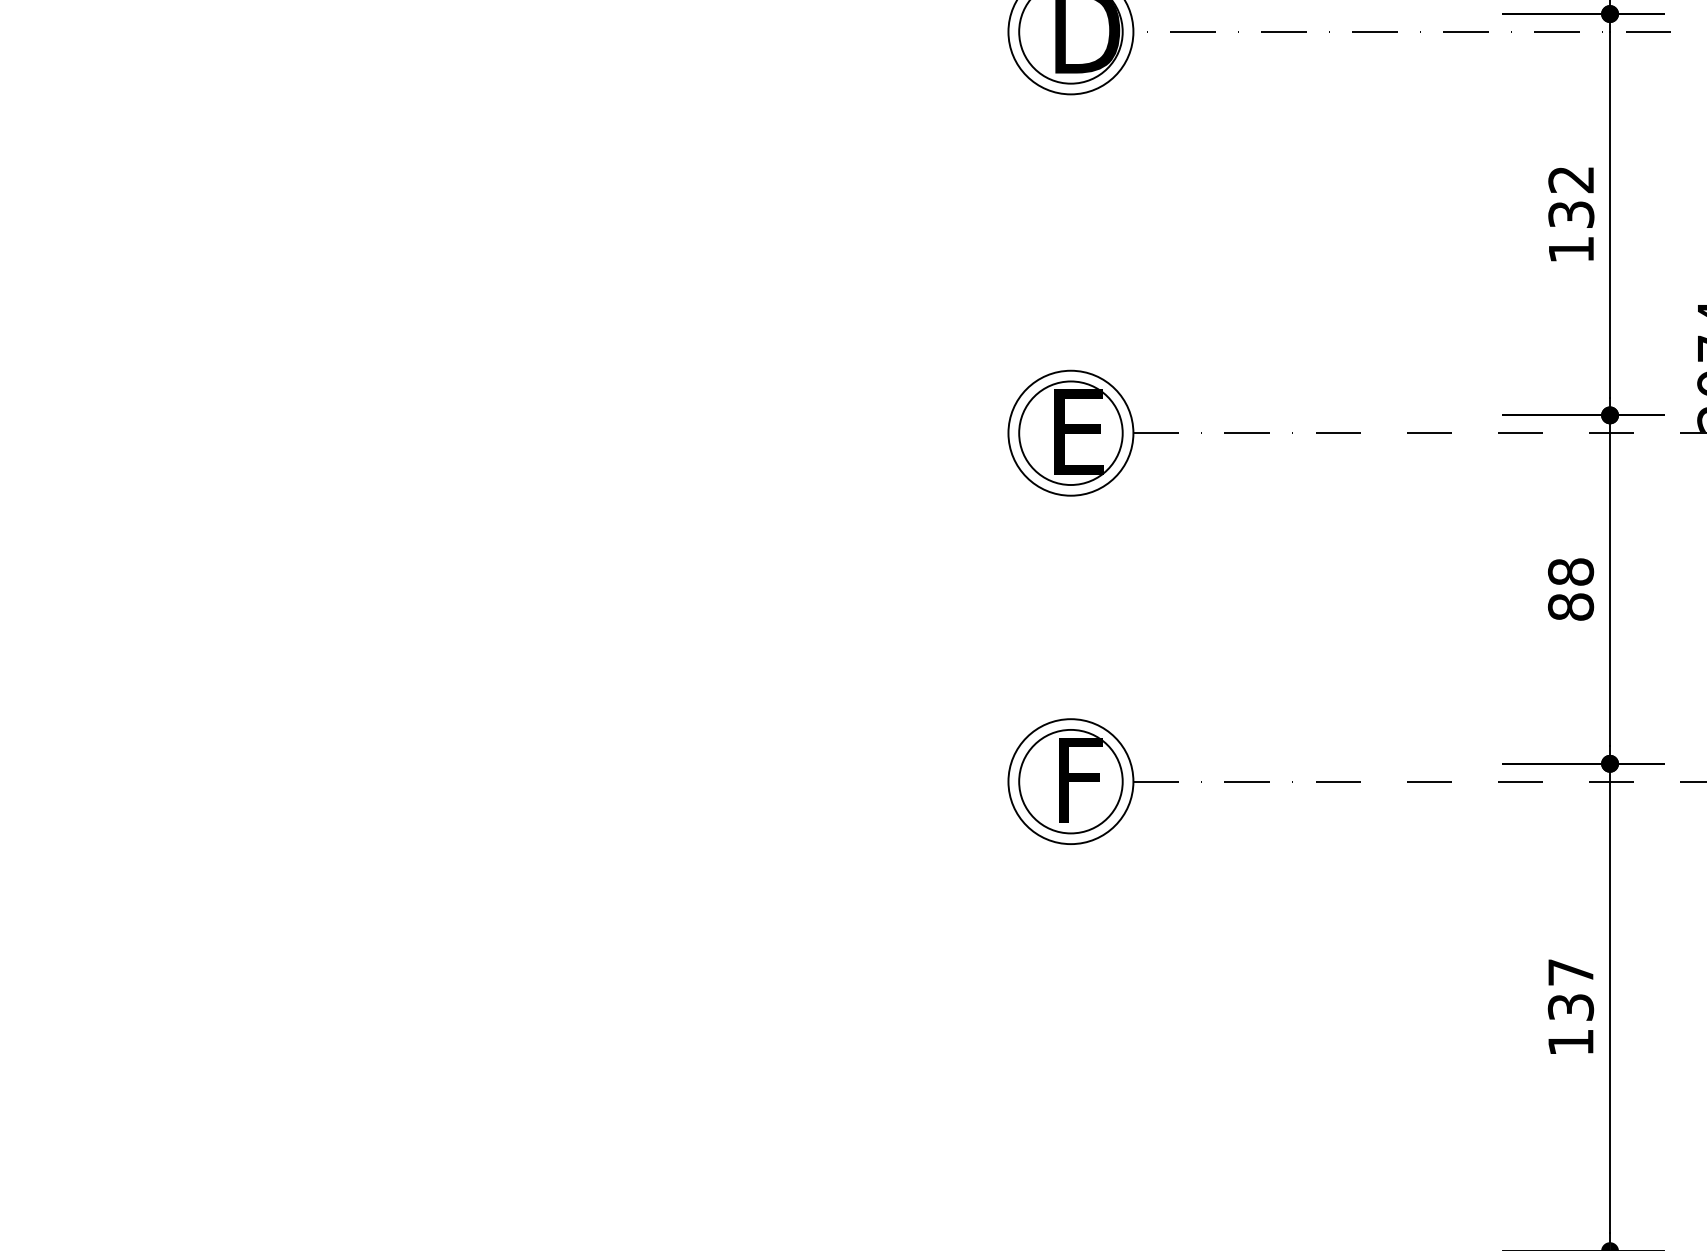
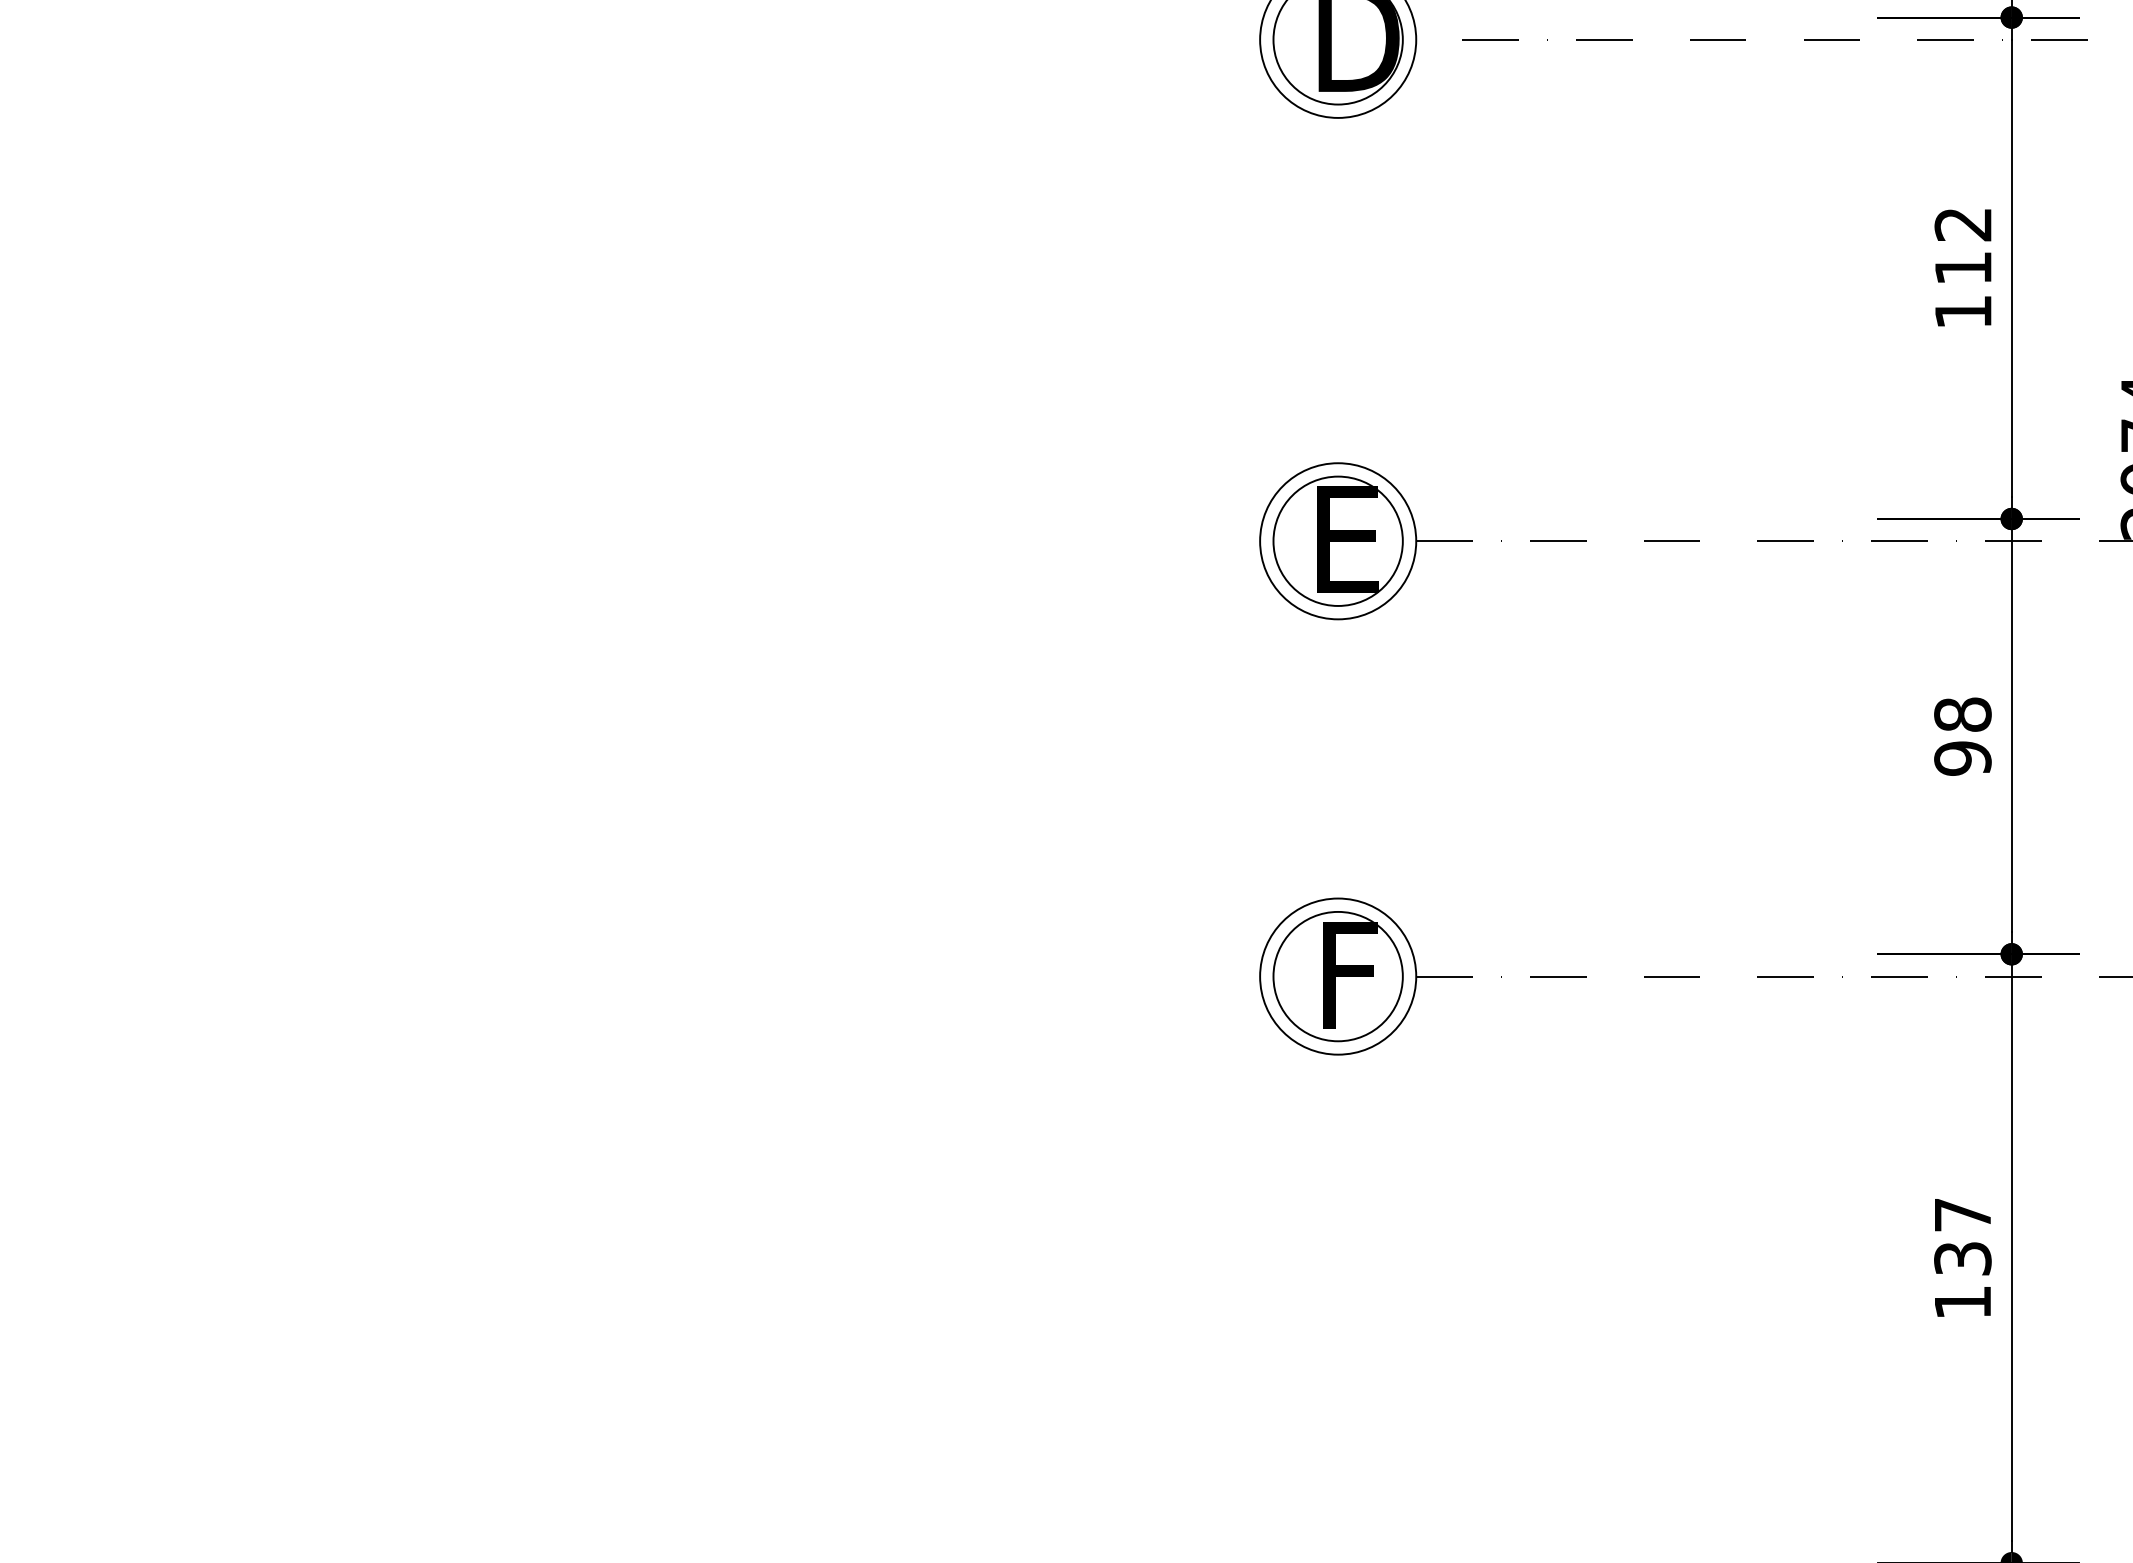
text: (1571, 214) -> (1963, 267), 132 -> 112
text: (1570, 607) -> (1962, 758), 88 -> 98

